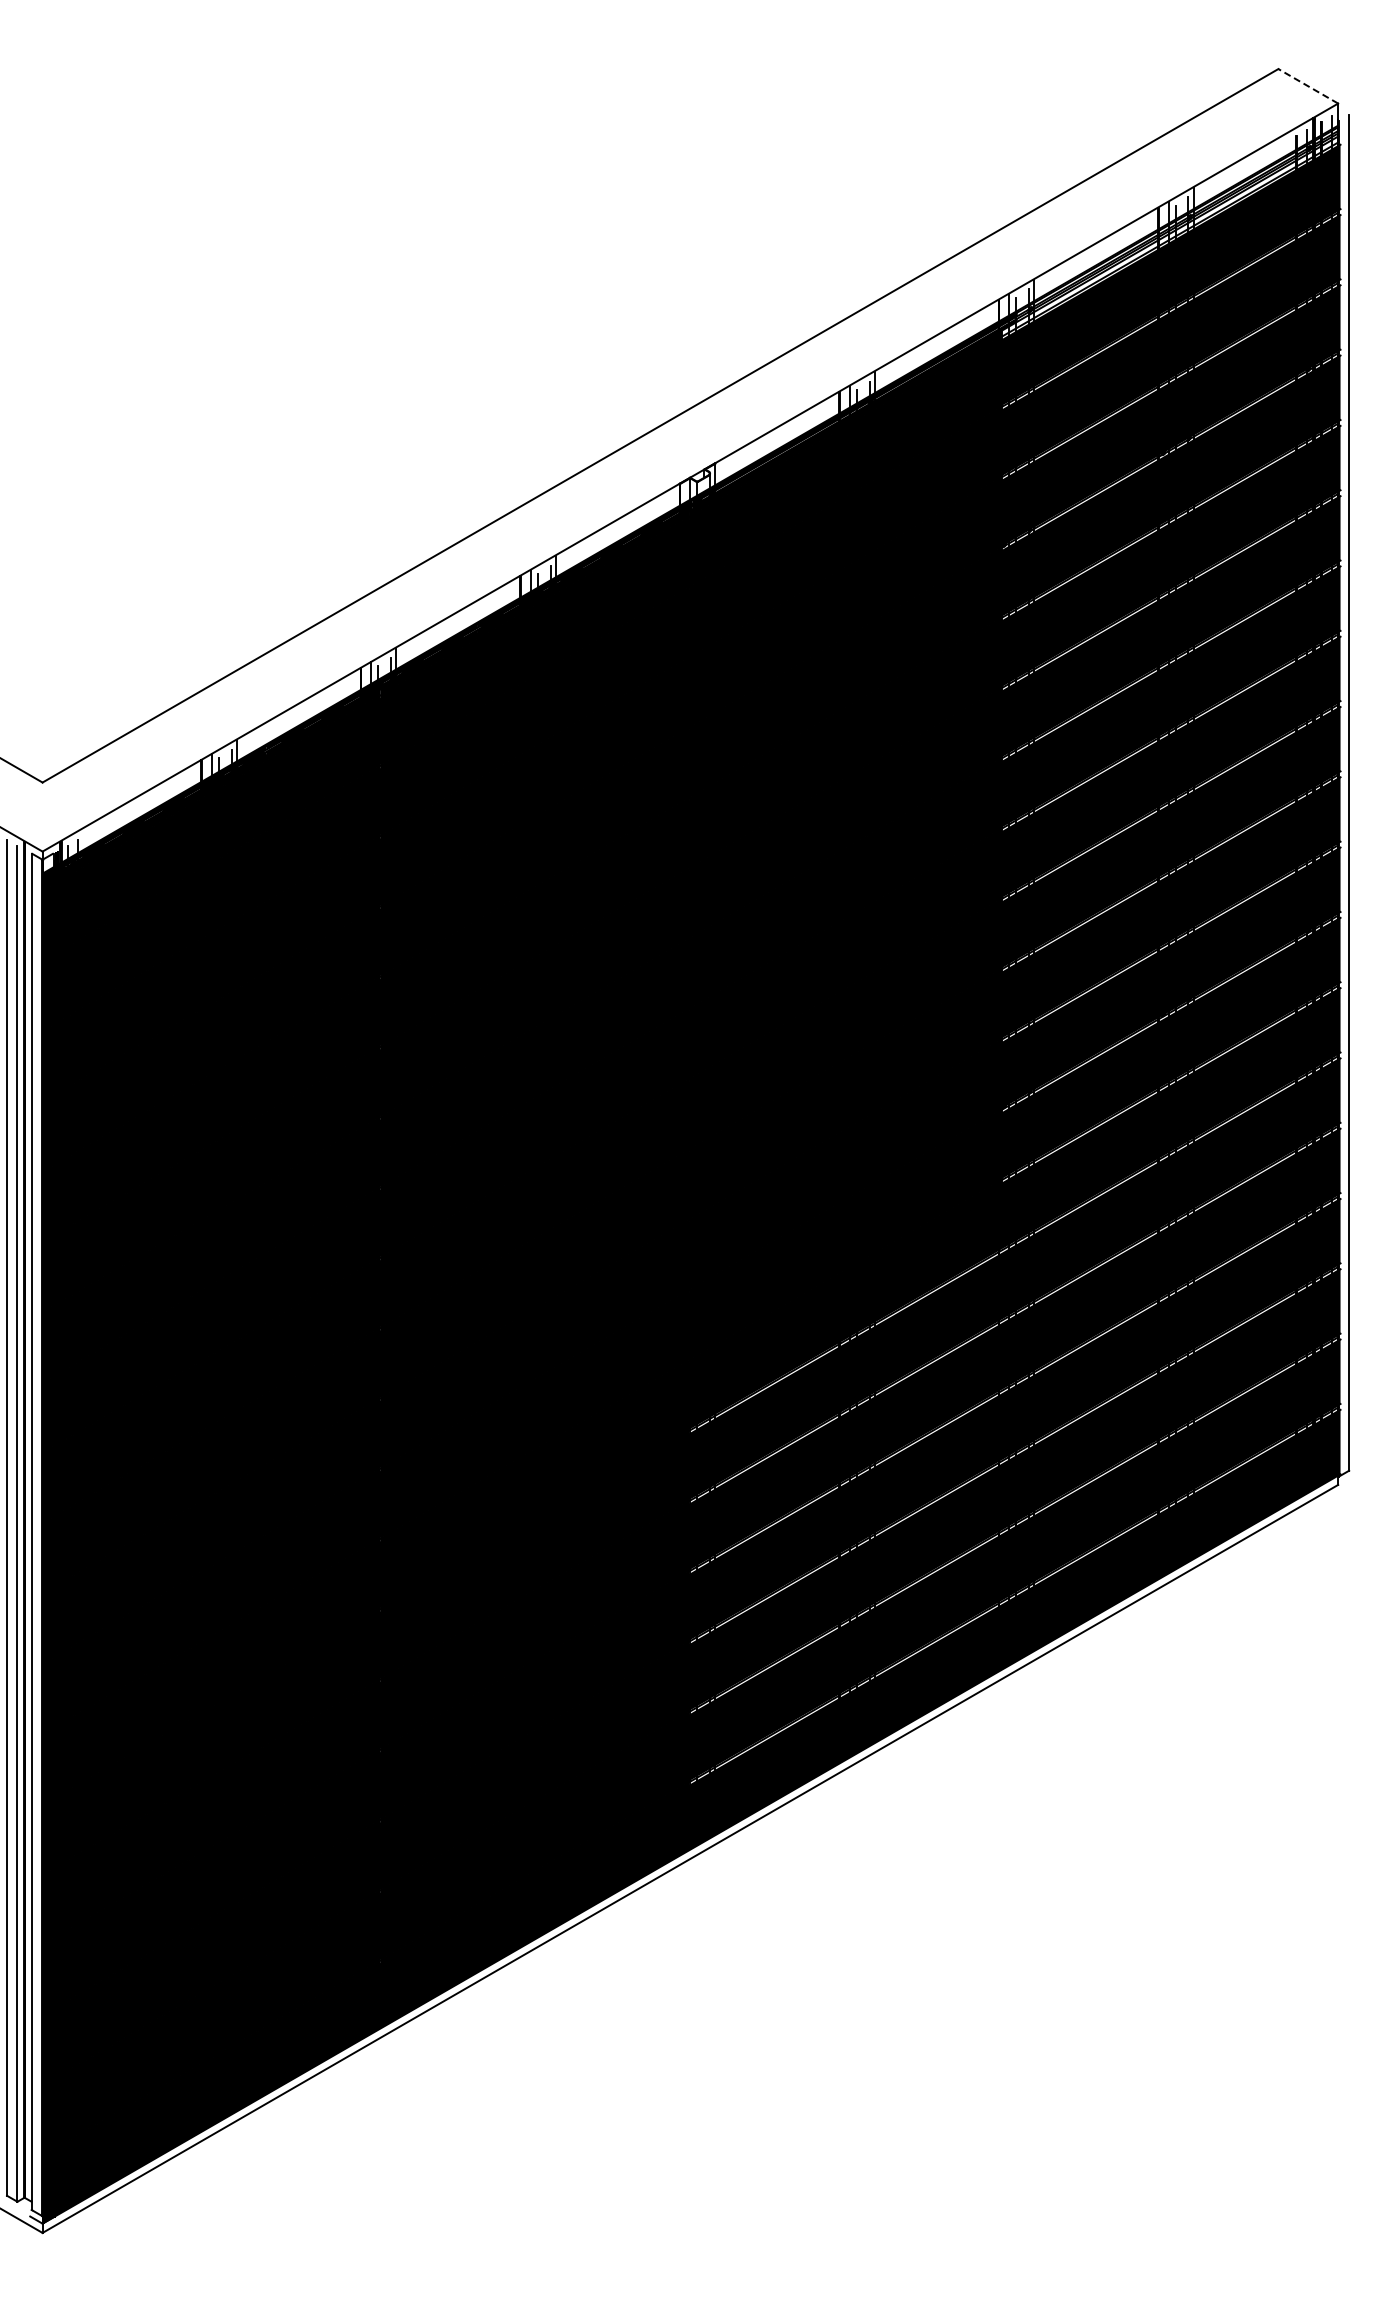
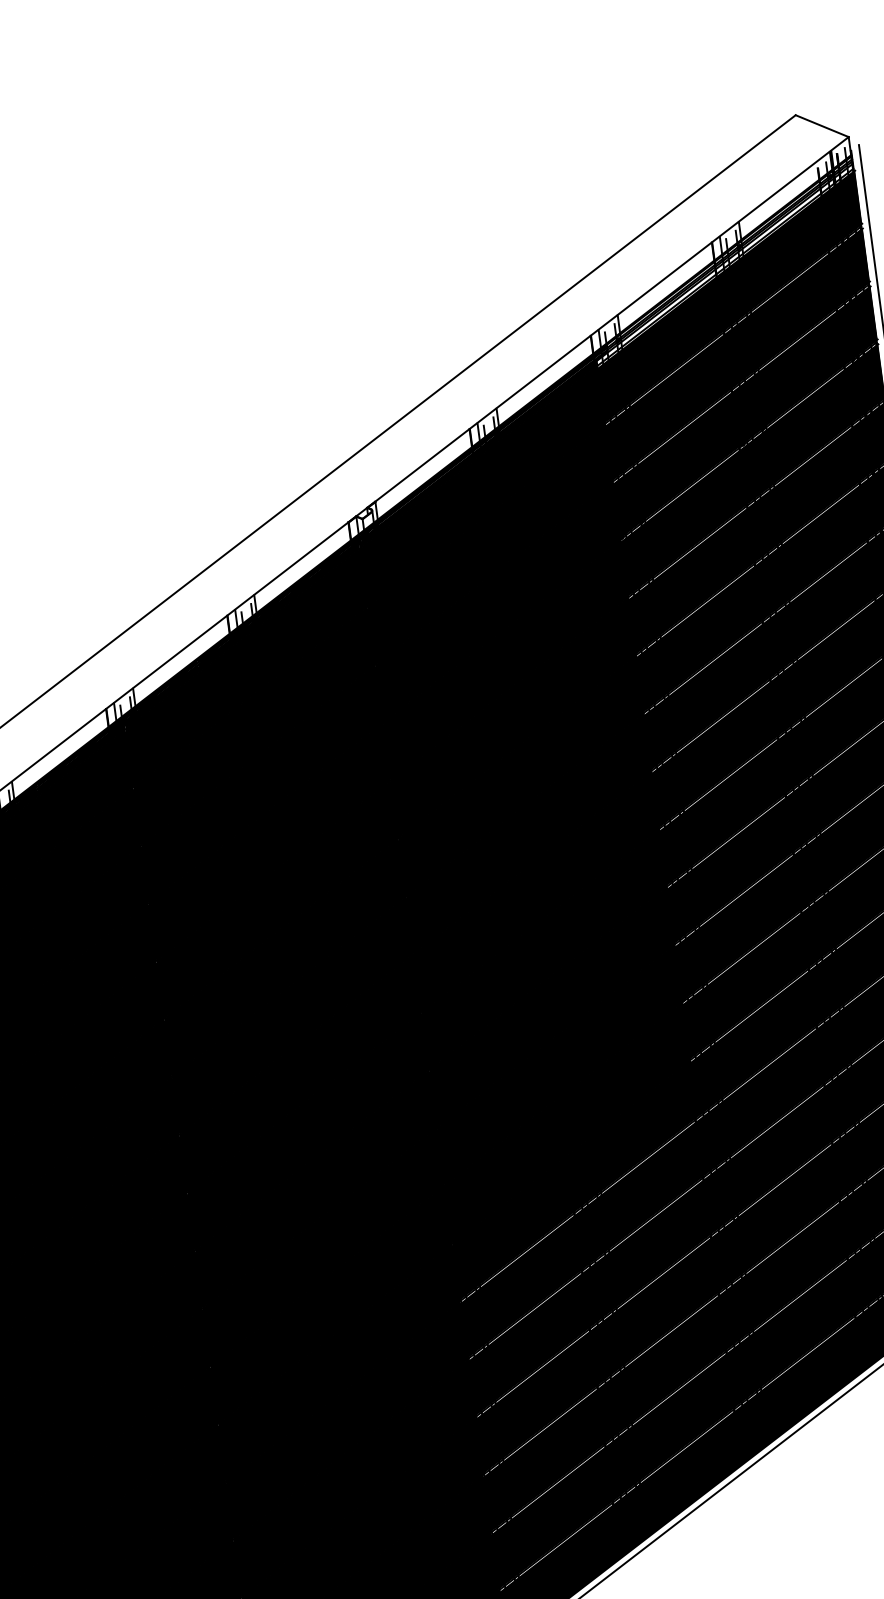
line: (1308, 86) -> (822, 126), dashed -> solid

